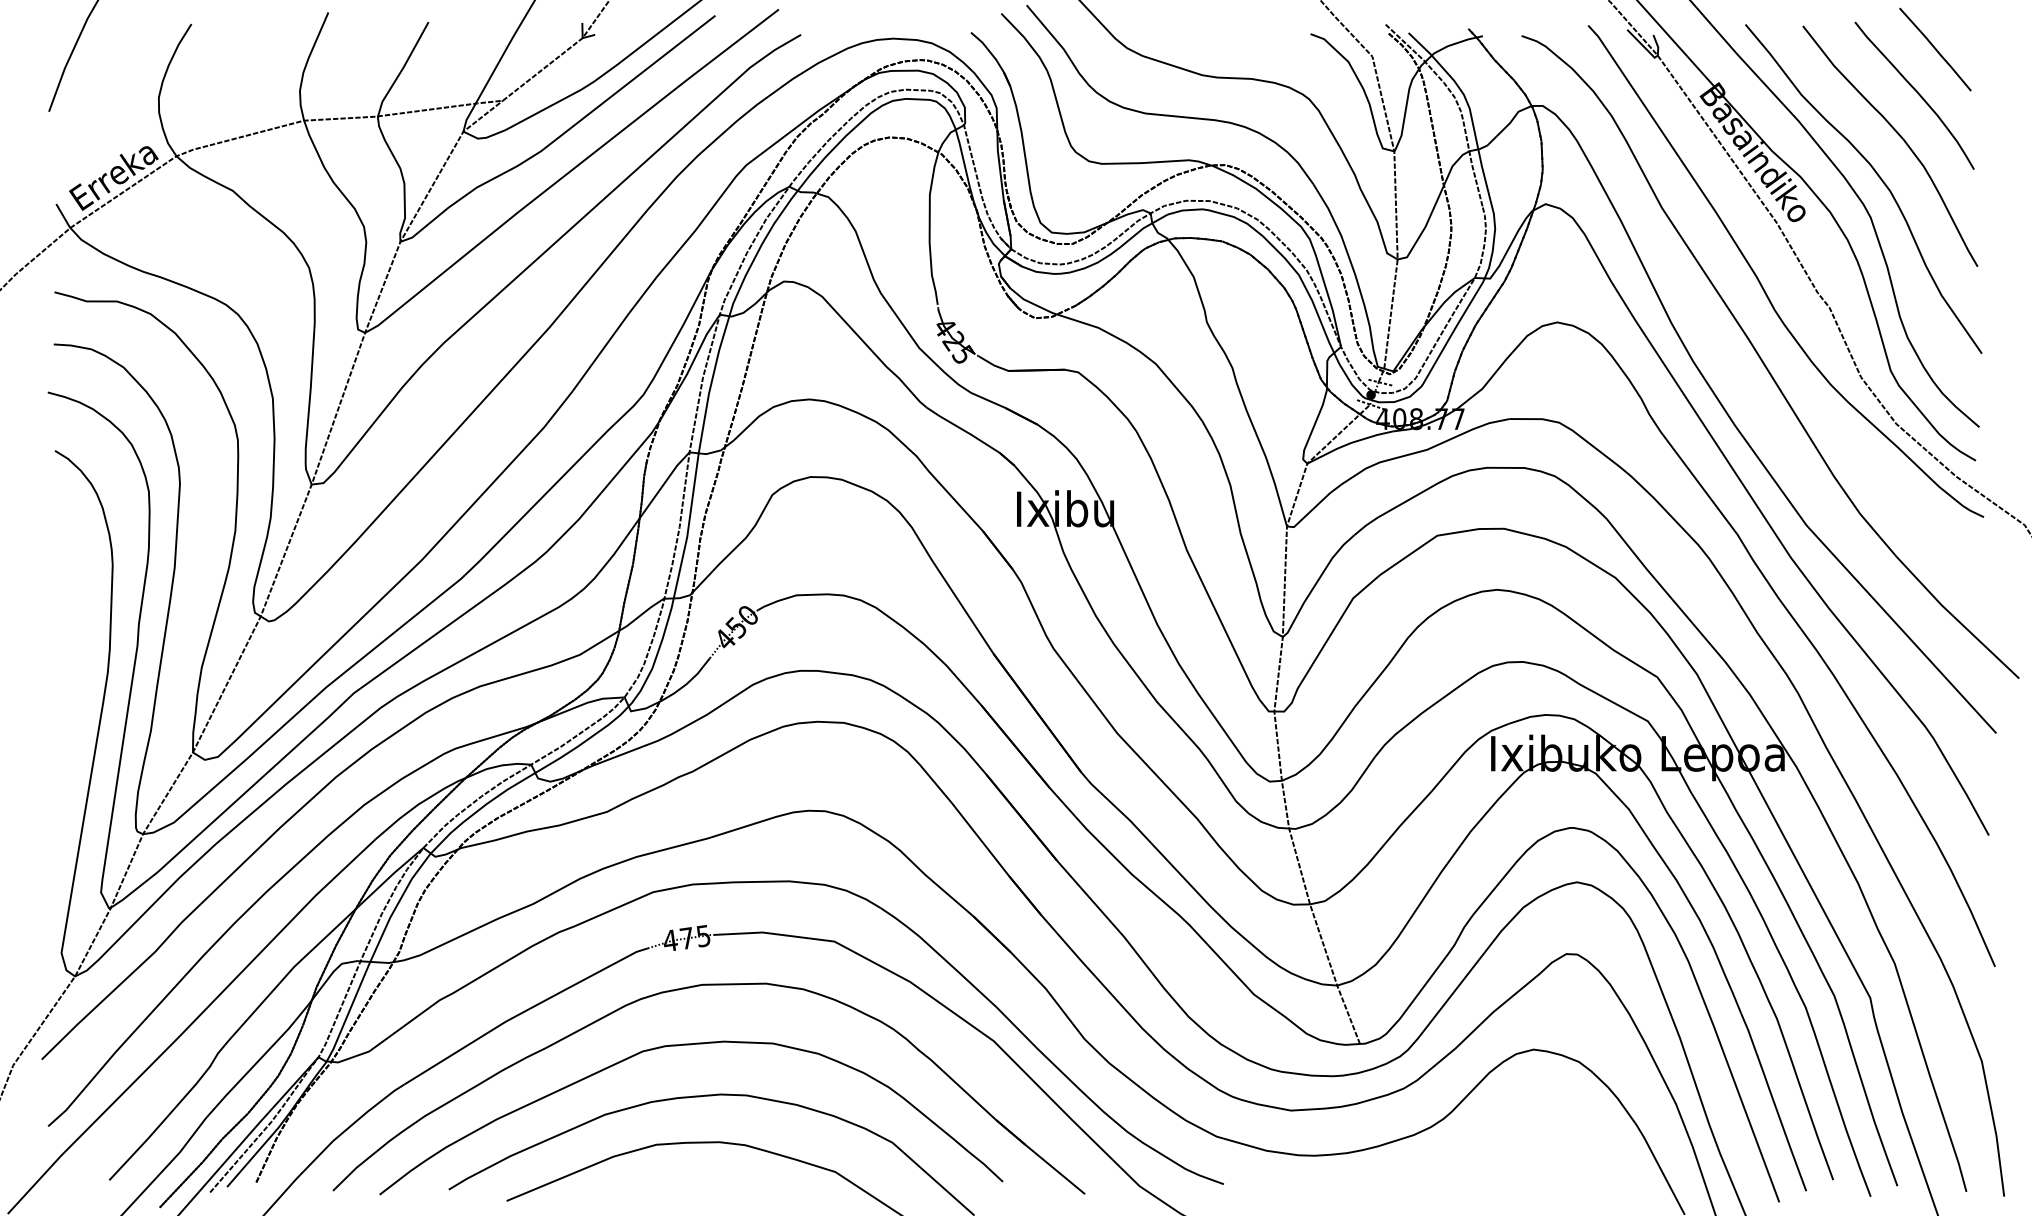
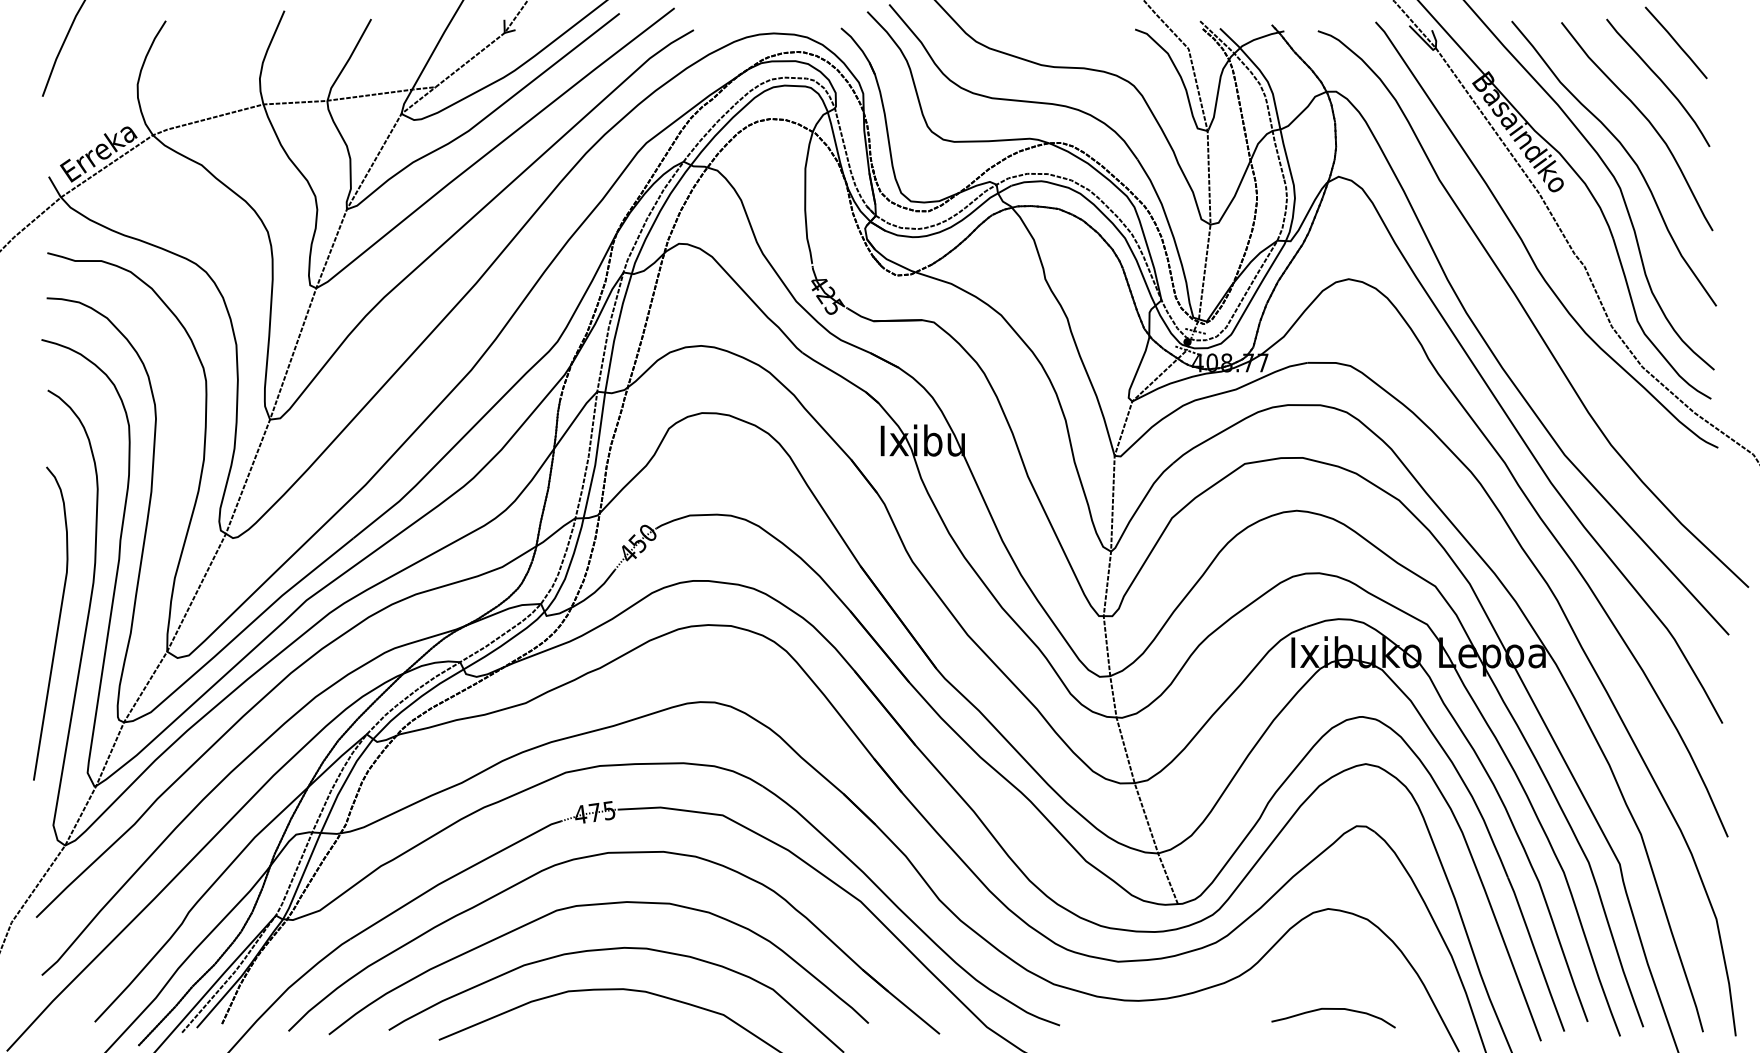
curve: (66, 720) -> (57, 623), added
curve: (1539, 1165) -> (1333, 1009), added

